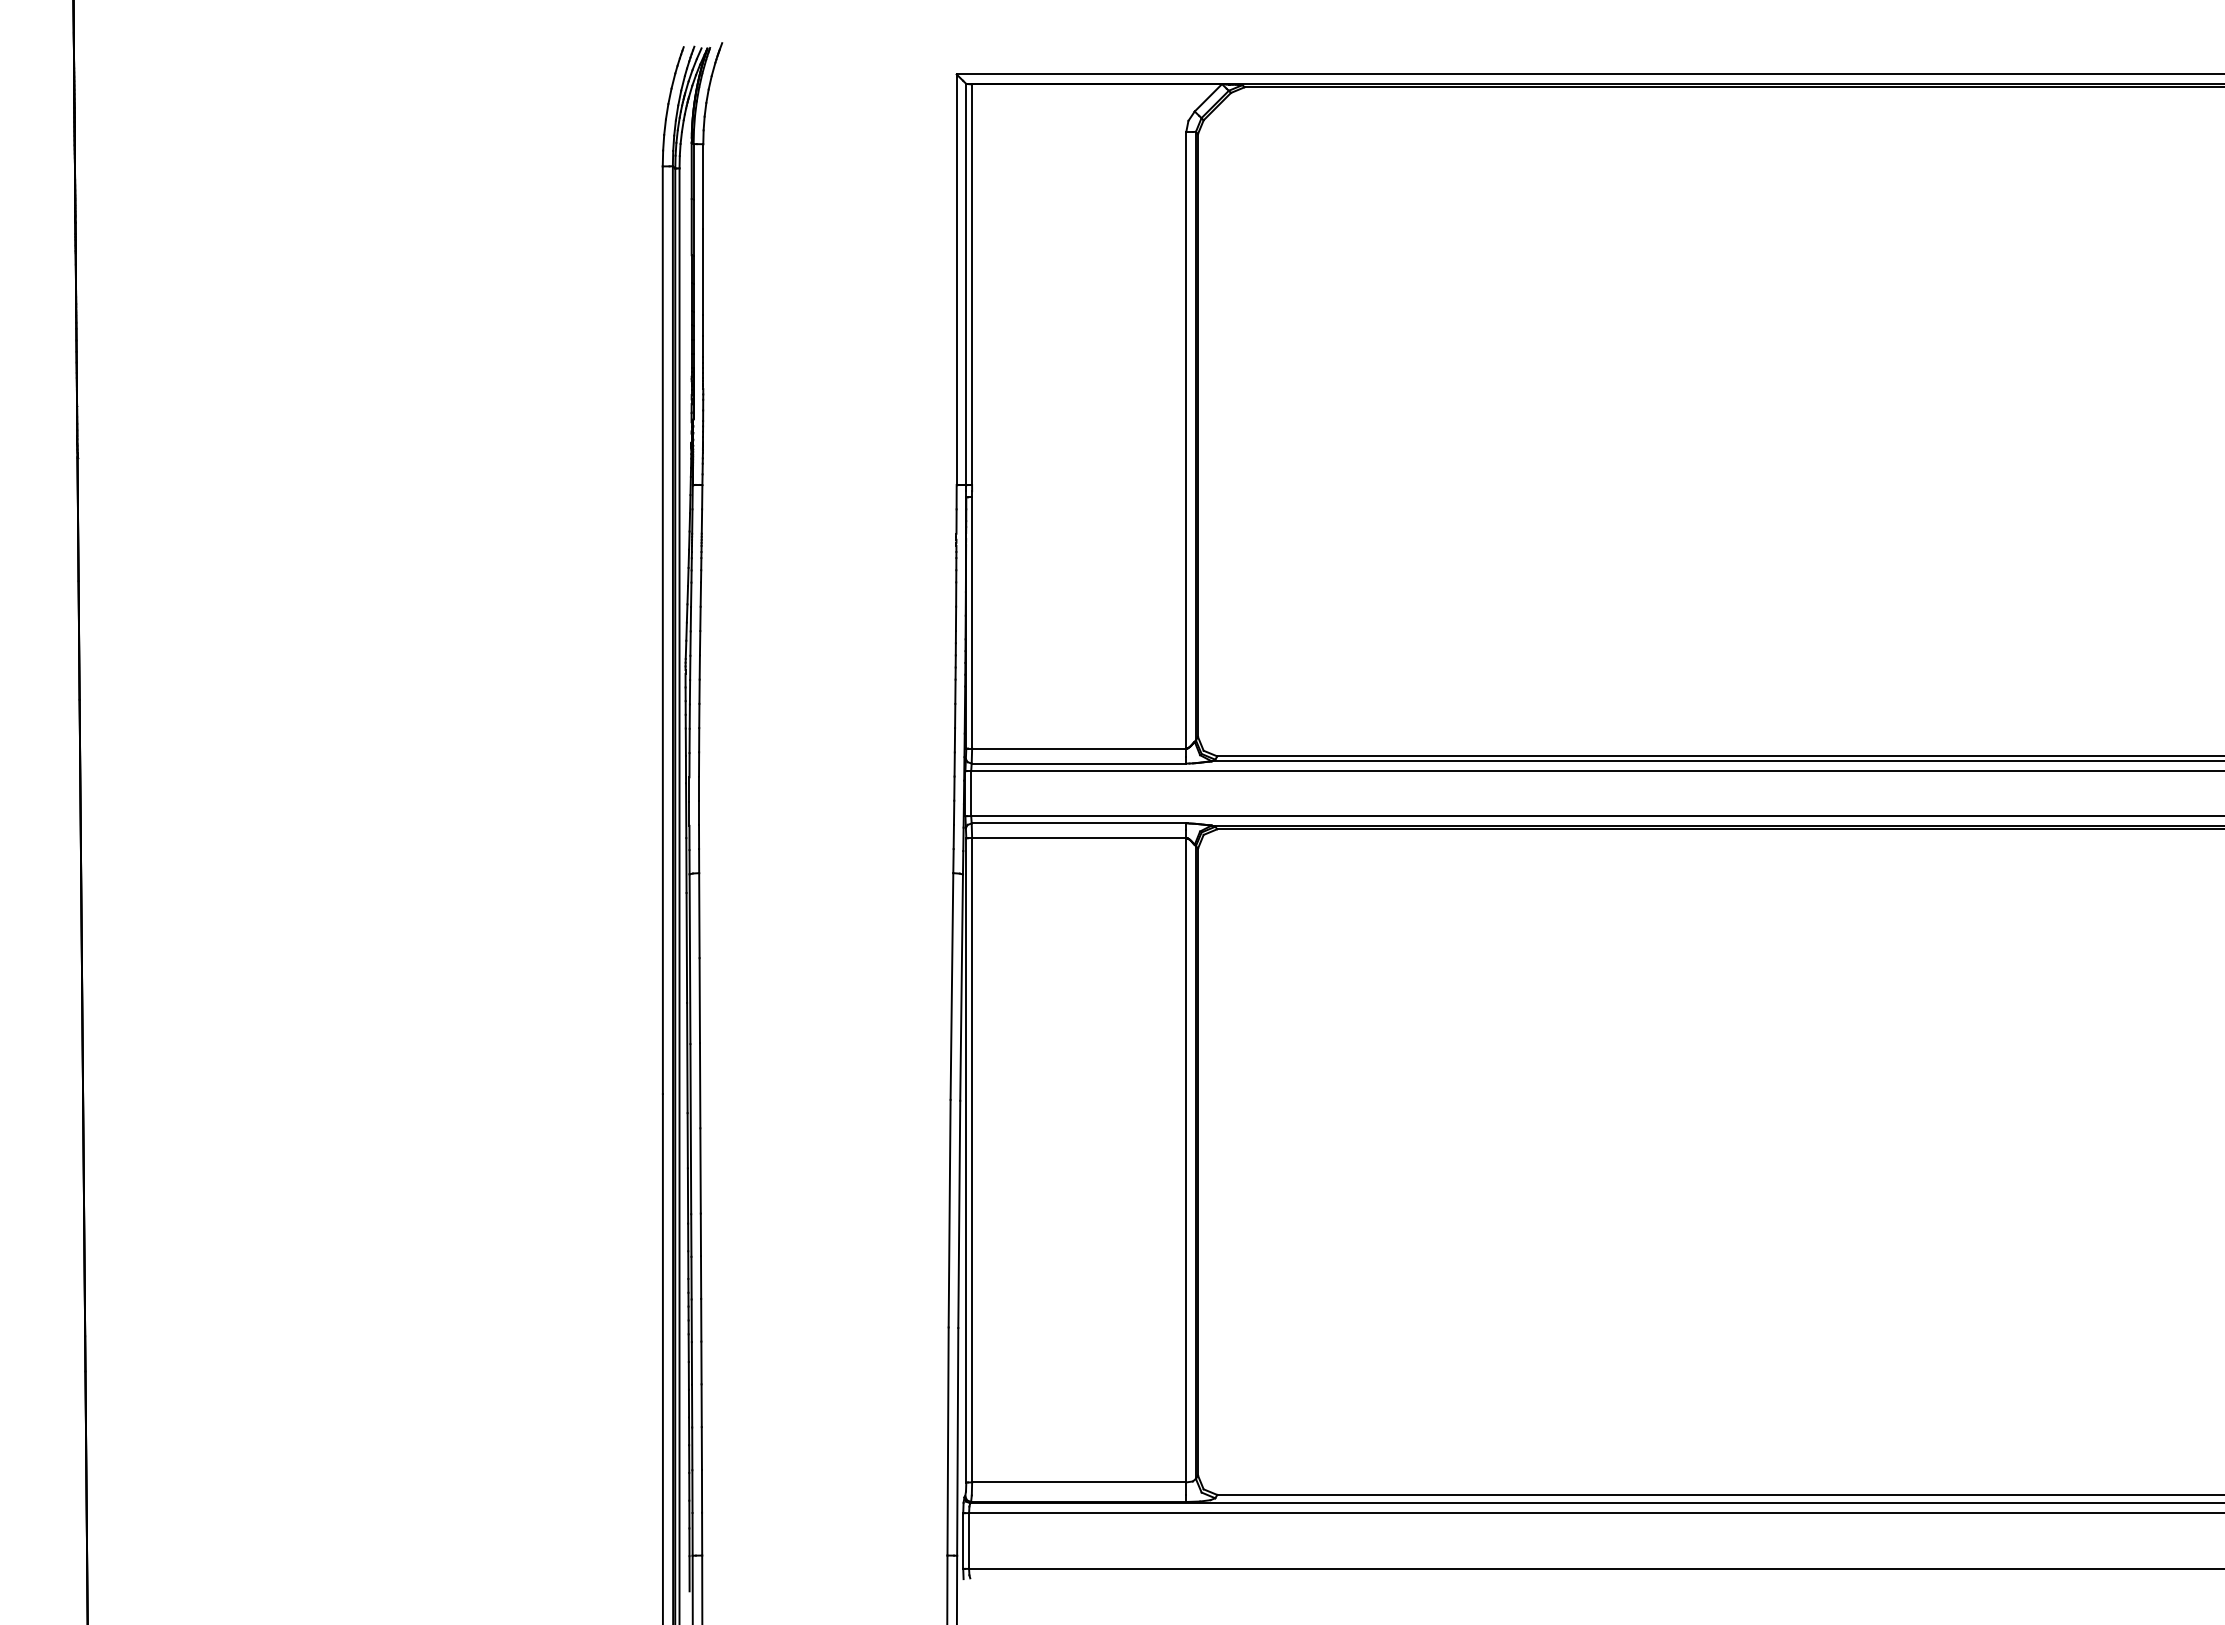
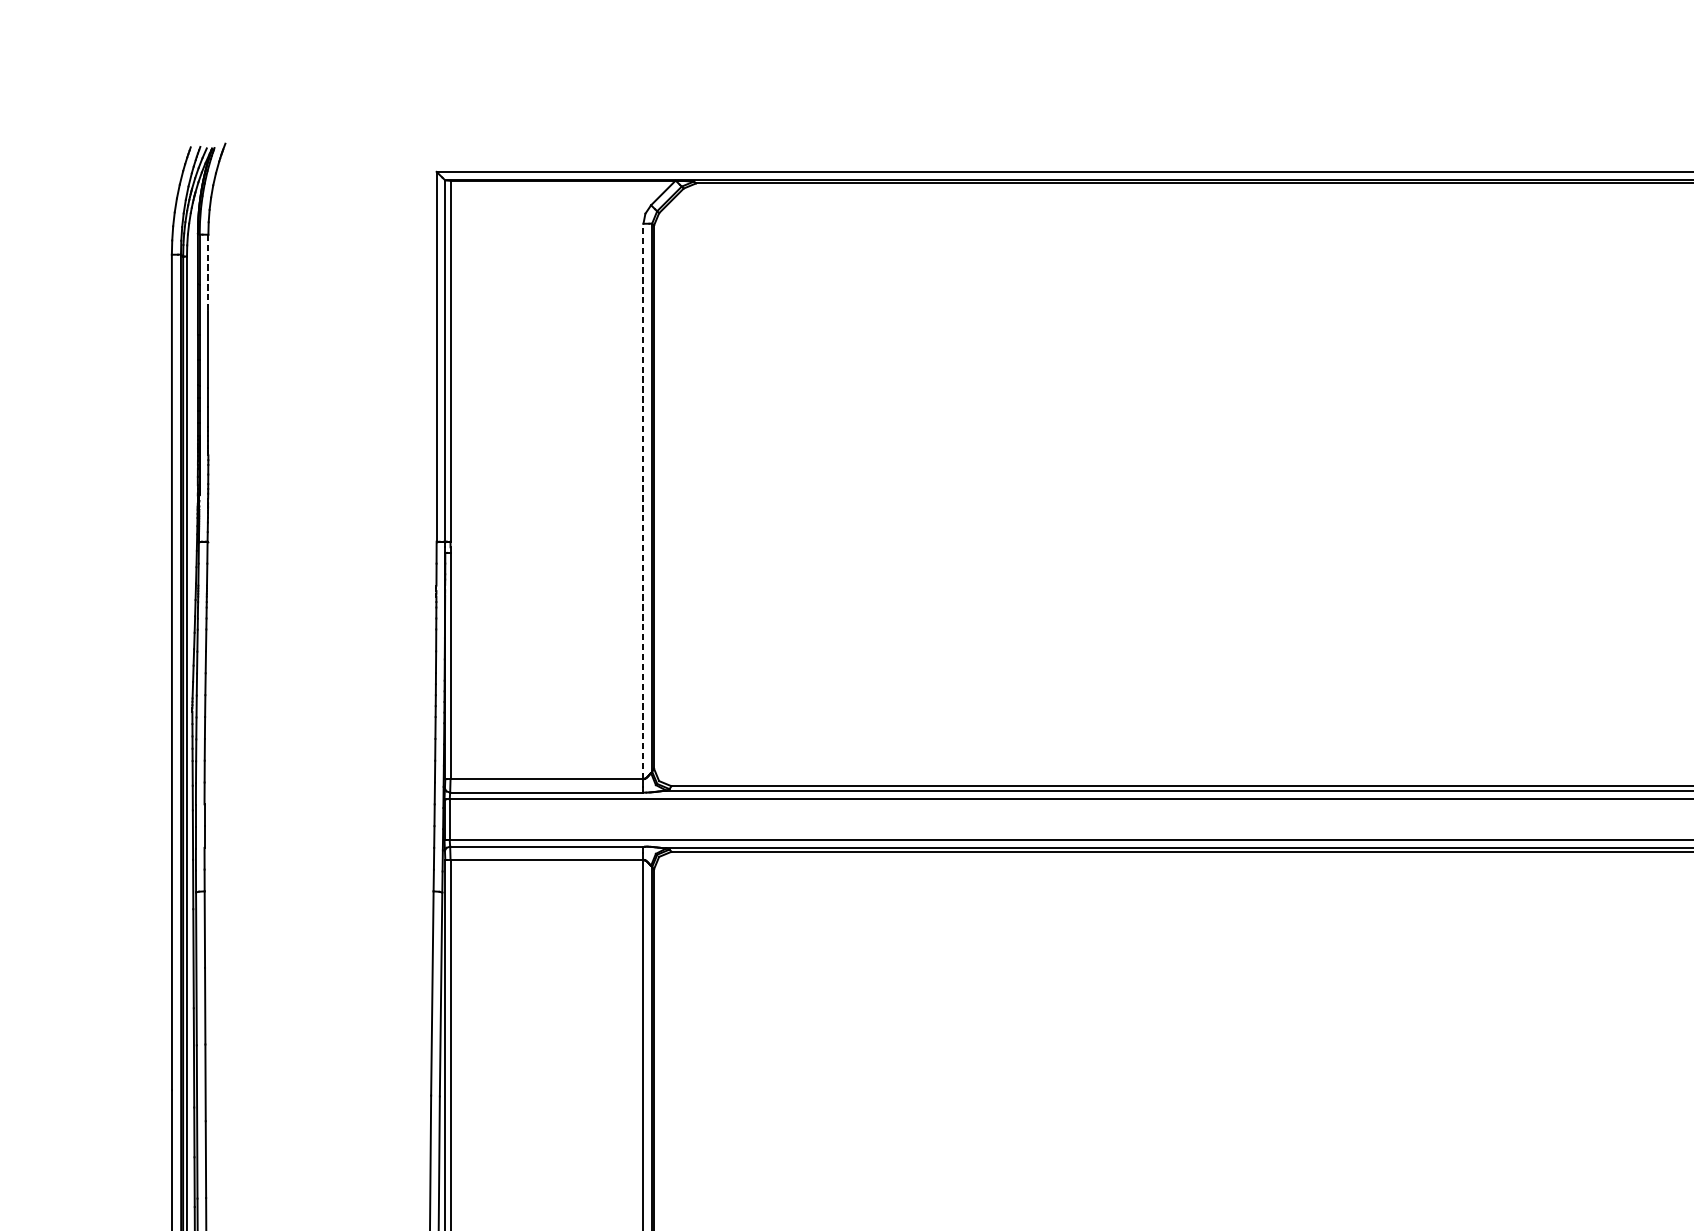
line: (703, 186) -> (208, 272), solid -> dashed
line: (1186, 439) -> (643, 500), solid -> dashed

